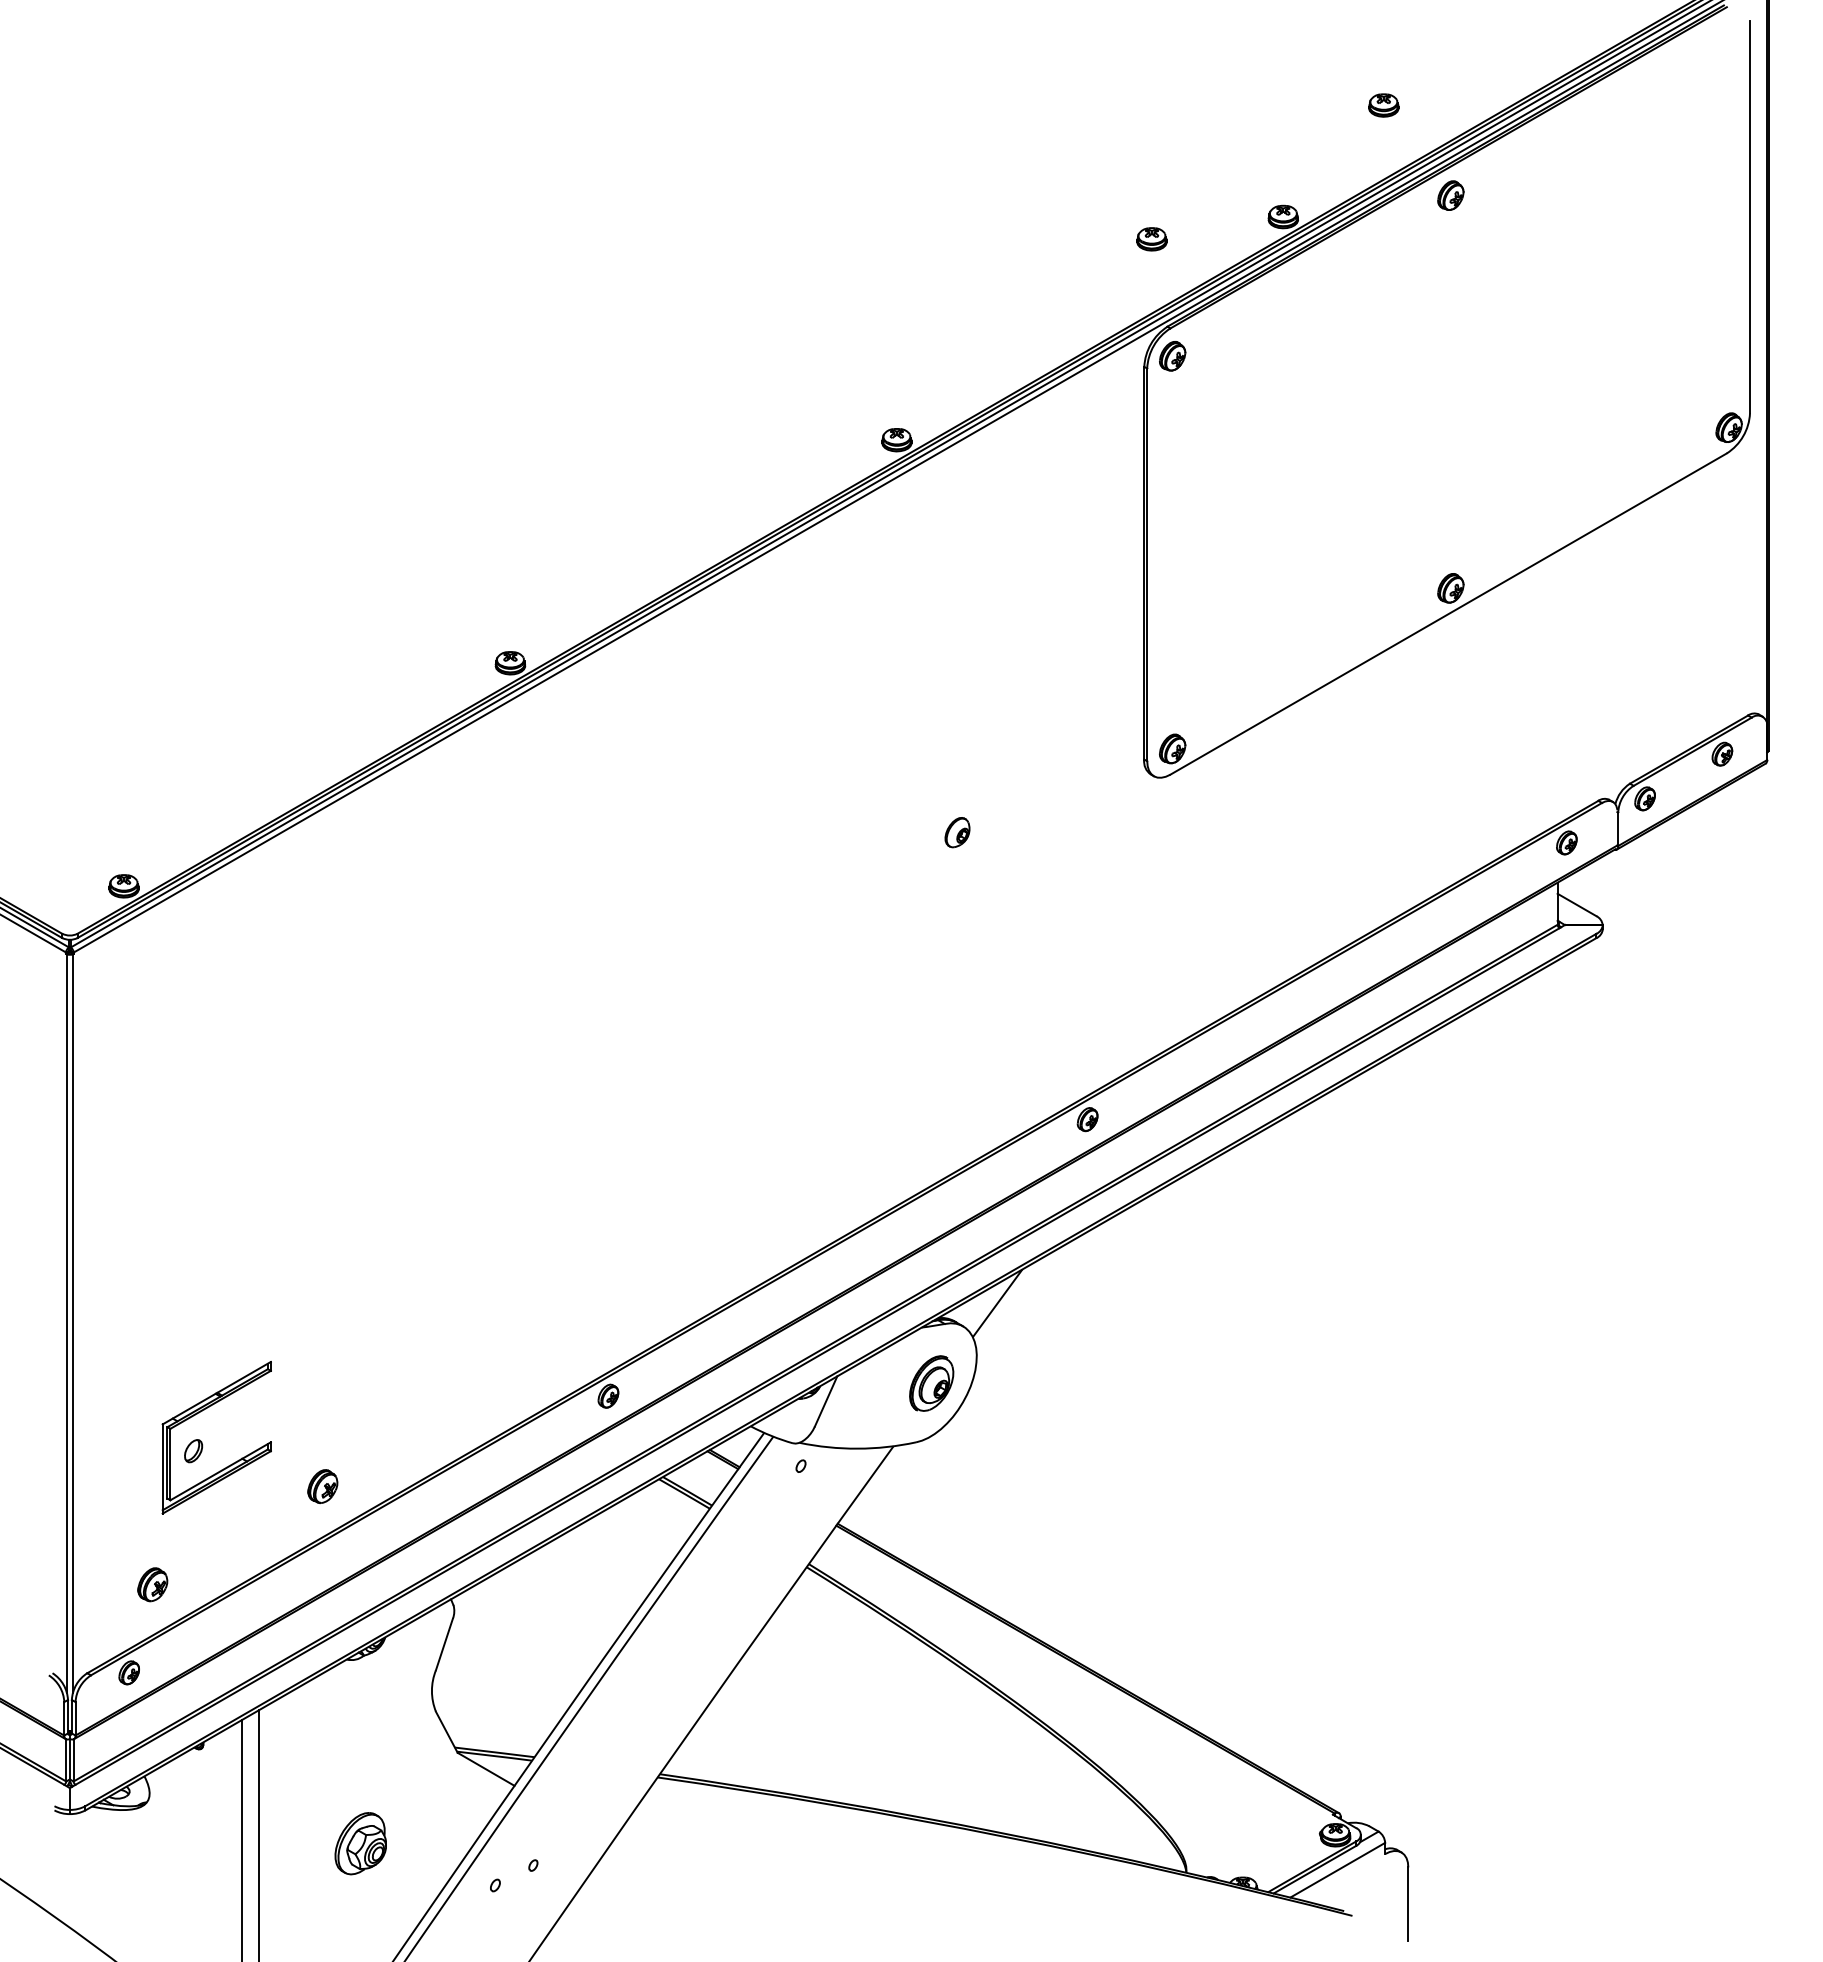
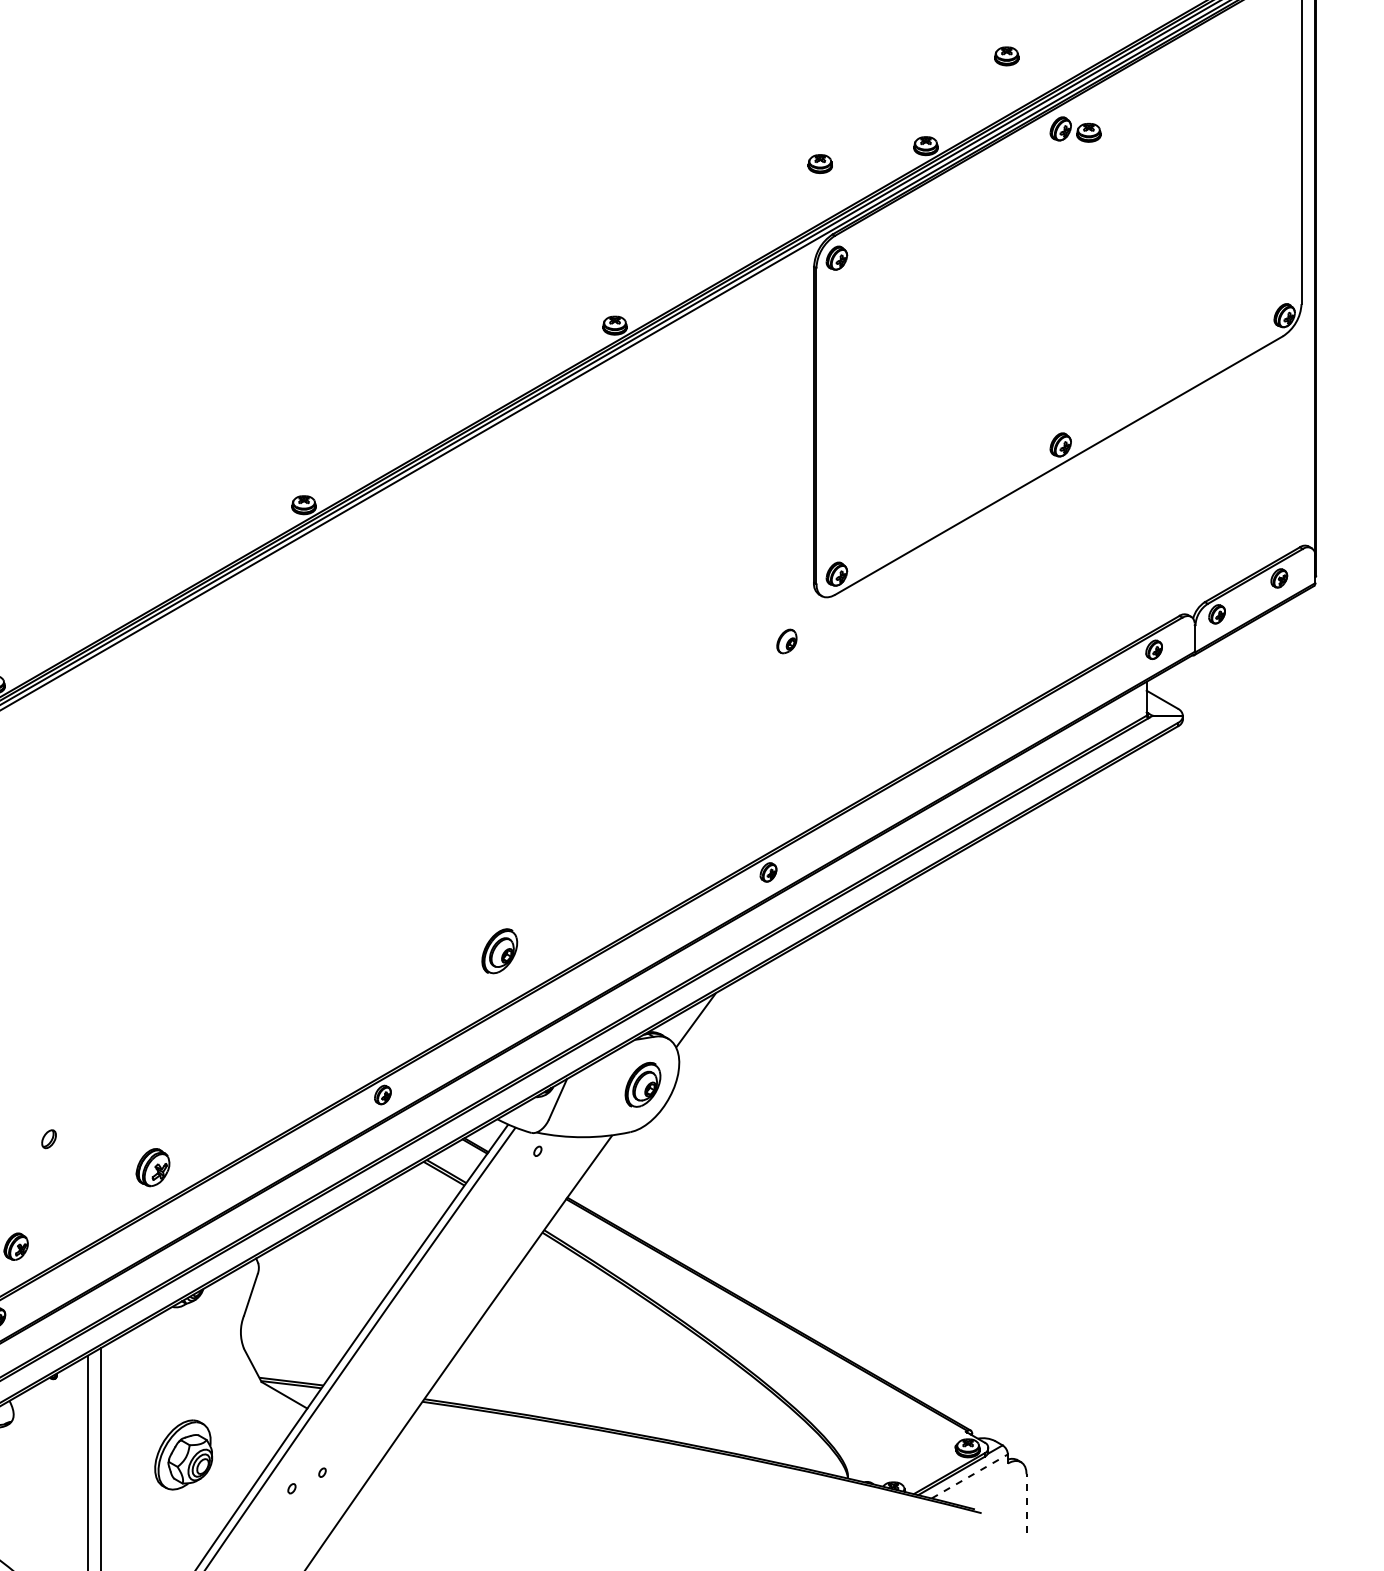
part: (1485, 200) -> (1088, 132), added
part: (957, 832) -> (786, 641), moved
part: (753, 1217) -> (499, 951), added
part: (199, 1413) -> (53, 1108), removed
part: (322, 1486) -> (152, 1167), size x1.4
part: (360, 1843) -> (183, 1454), size x1.4
line: (1337, 1870) -> (969, 1476), solid -> dashed
line: (1408, 1904) -> (1026, 1504), solid -> dashed

